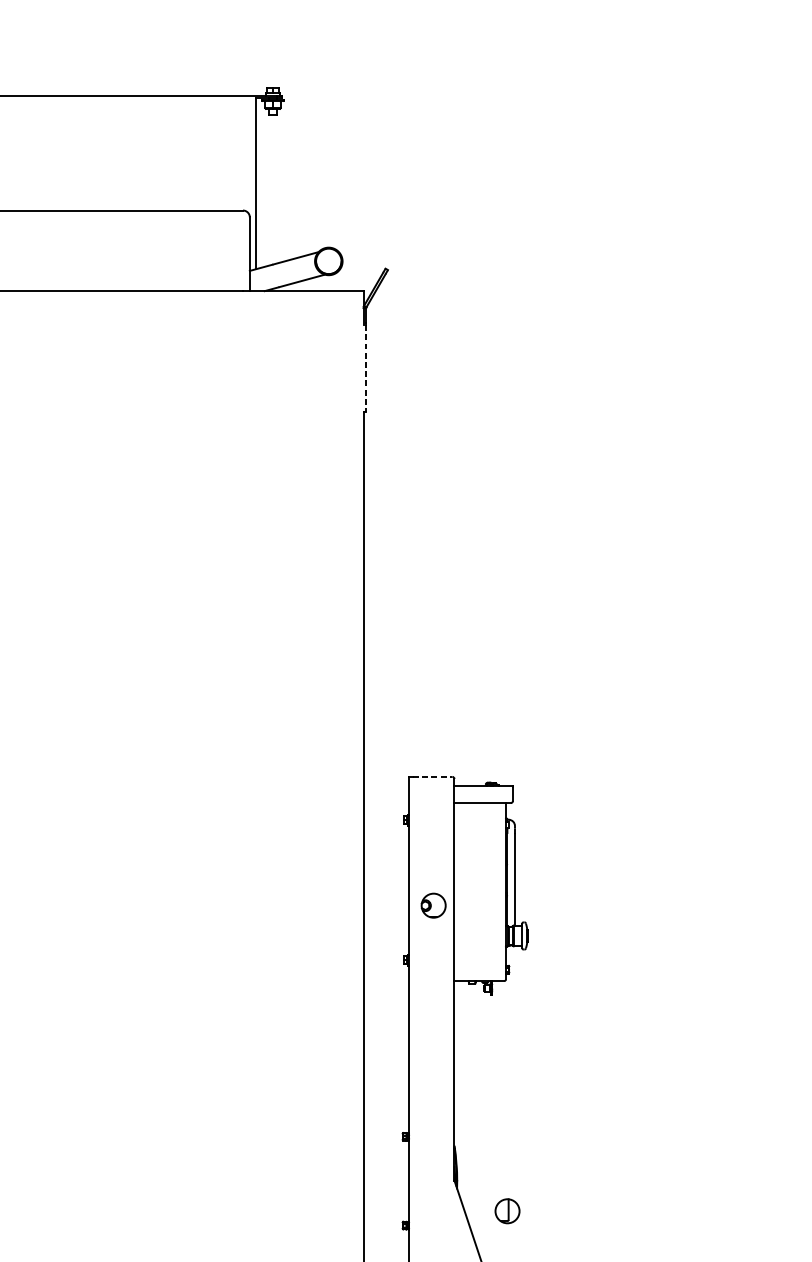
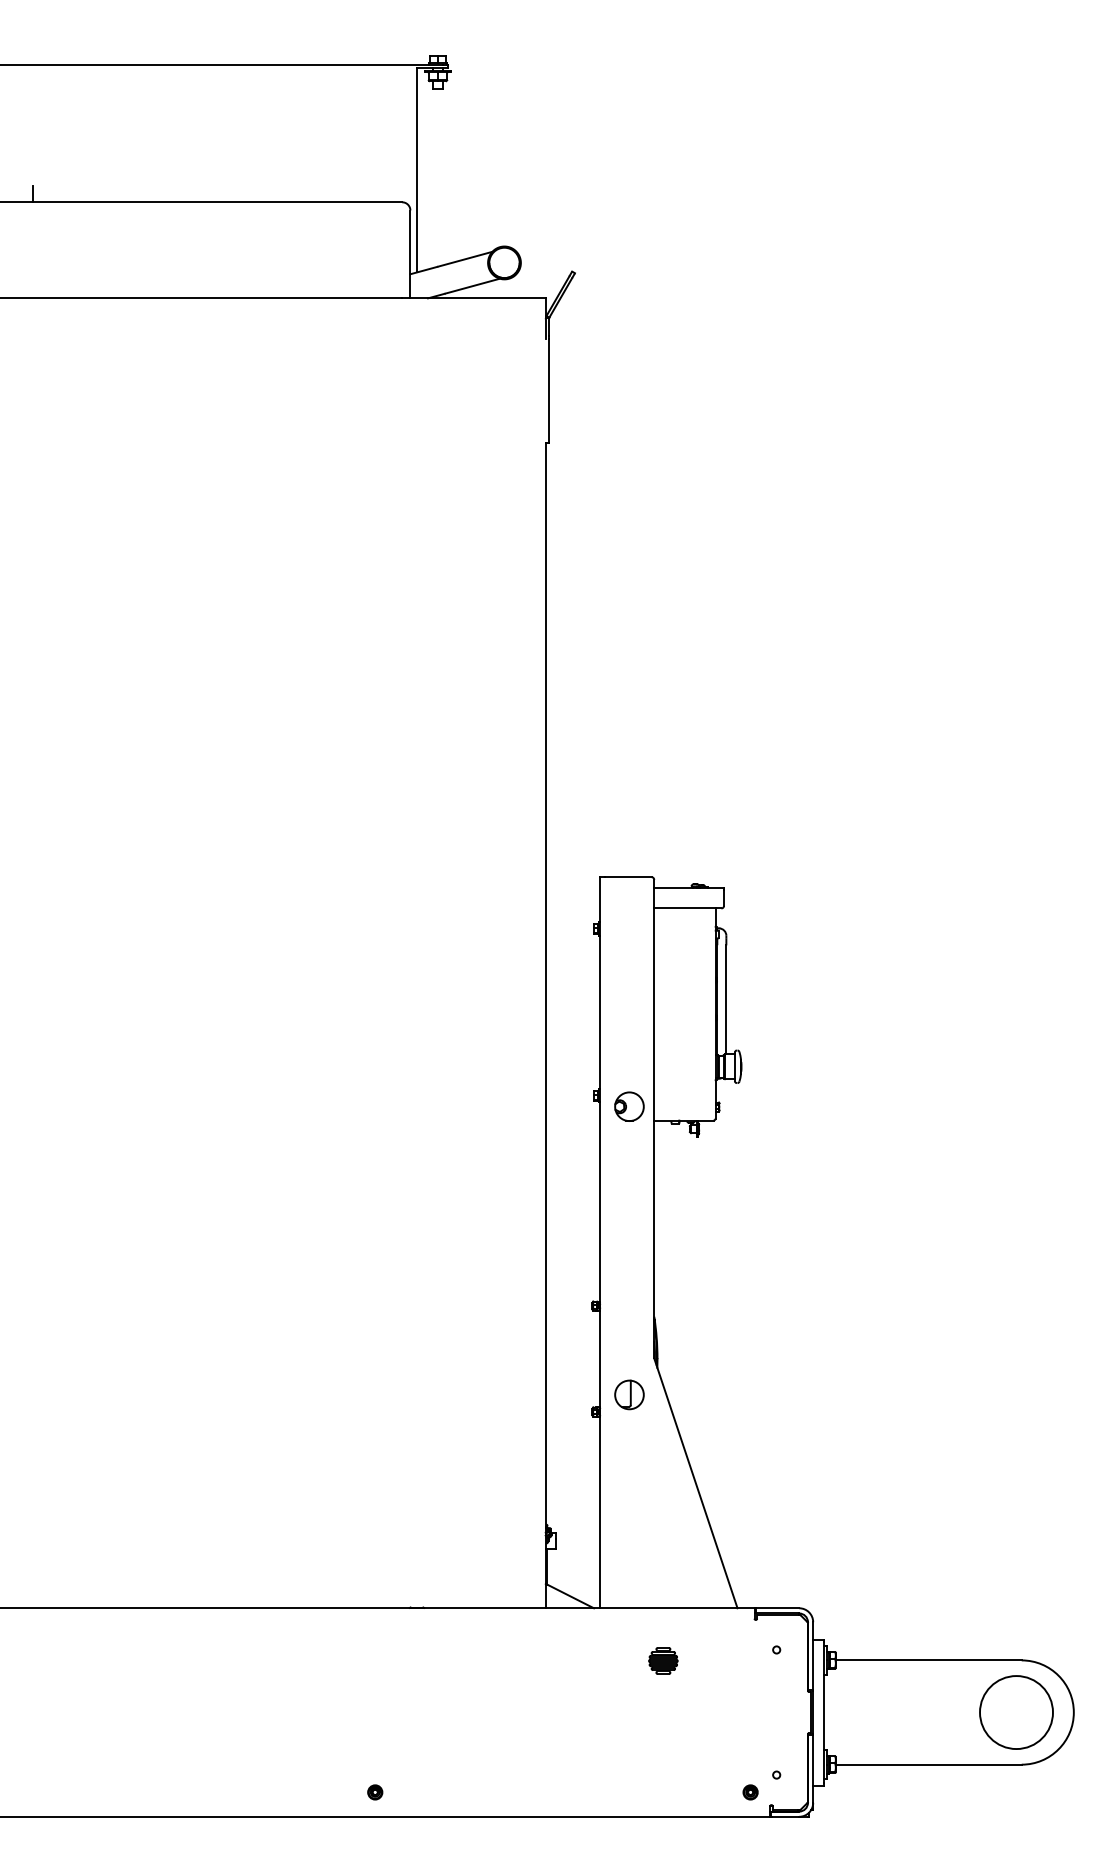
line: (366, 369) -> (549, 391), dashed -> solid
line: (432, 777) -> (628, 877), dashed -> solid
part: (433, 905) -> (629, 1106), moved
part: (507, 1210) -> (629, 1394), moved

